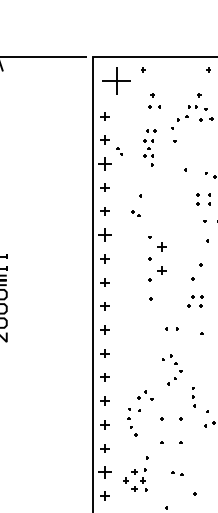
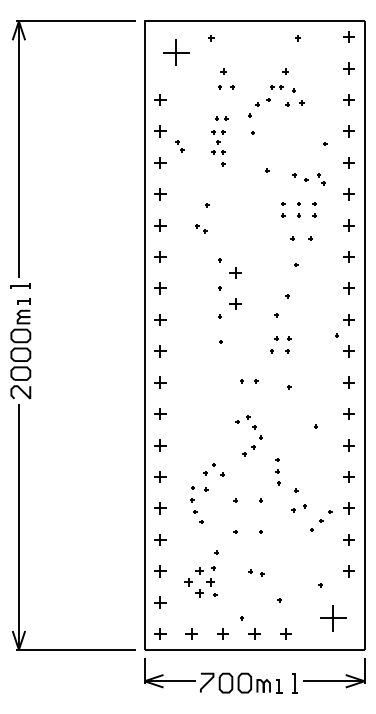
part: (117, 80) -> (176, 52), size x0.71
part: (105, 163) -> (160, 162), size x0.71
part: (105, 234) -> (160, 256), size x0.71
part: (105, 472) -> (160, 571), size x0.71

